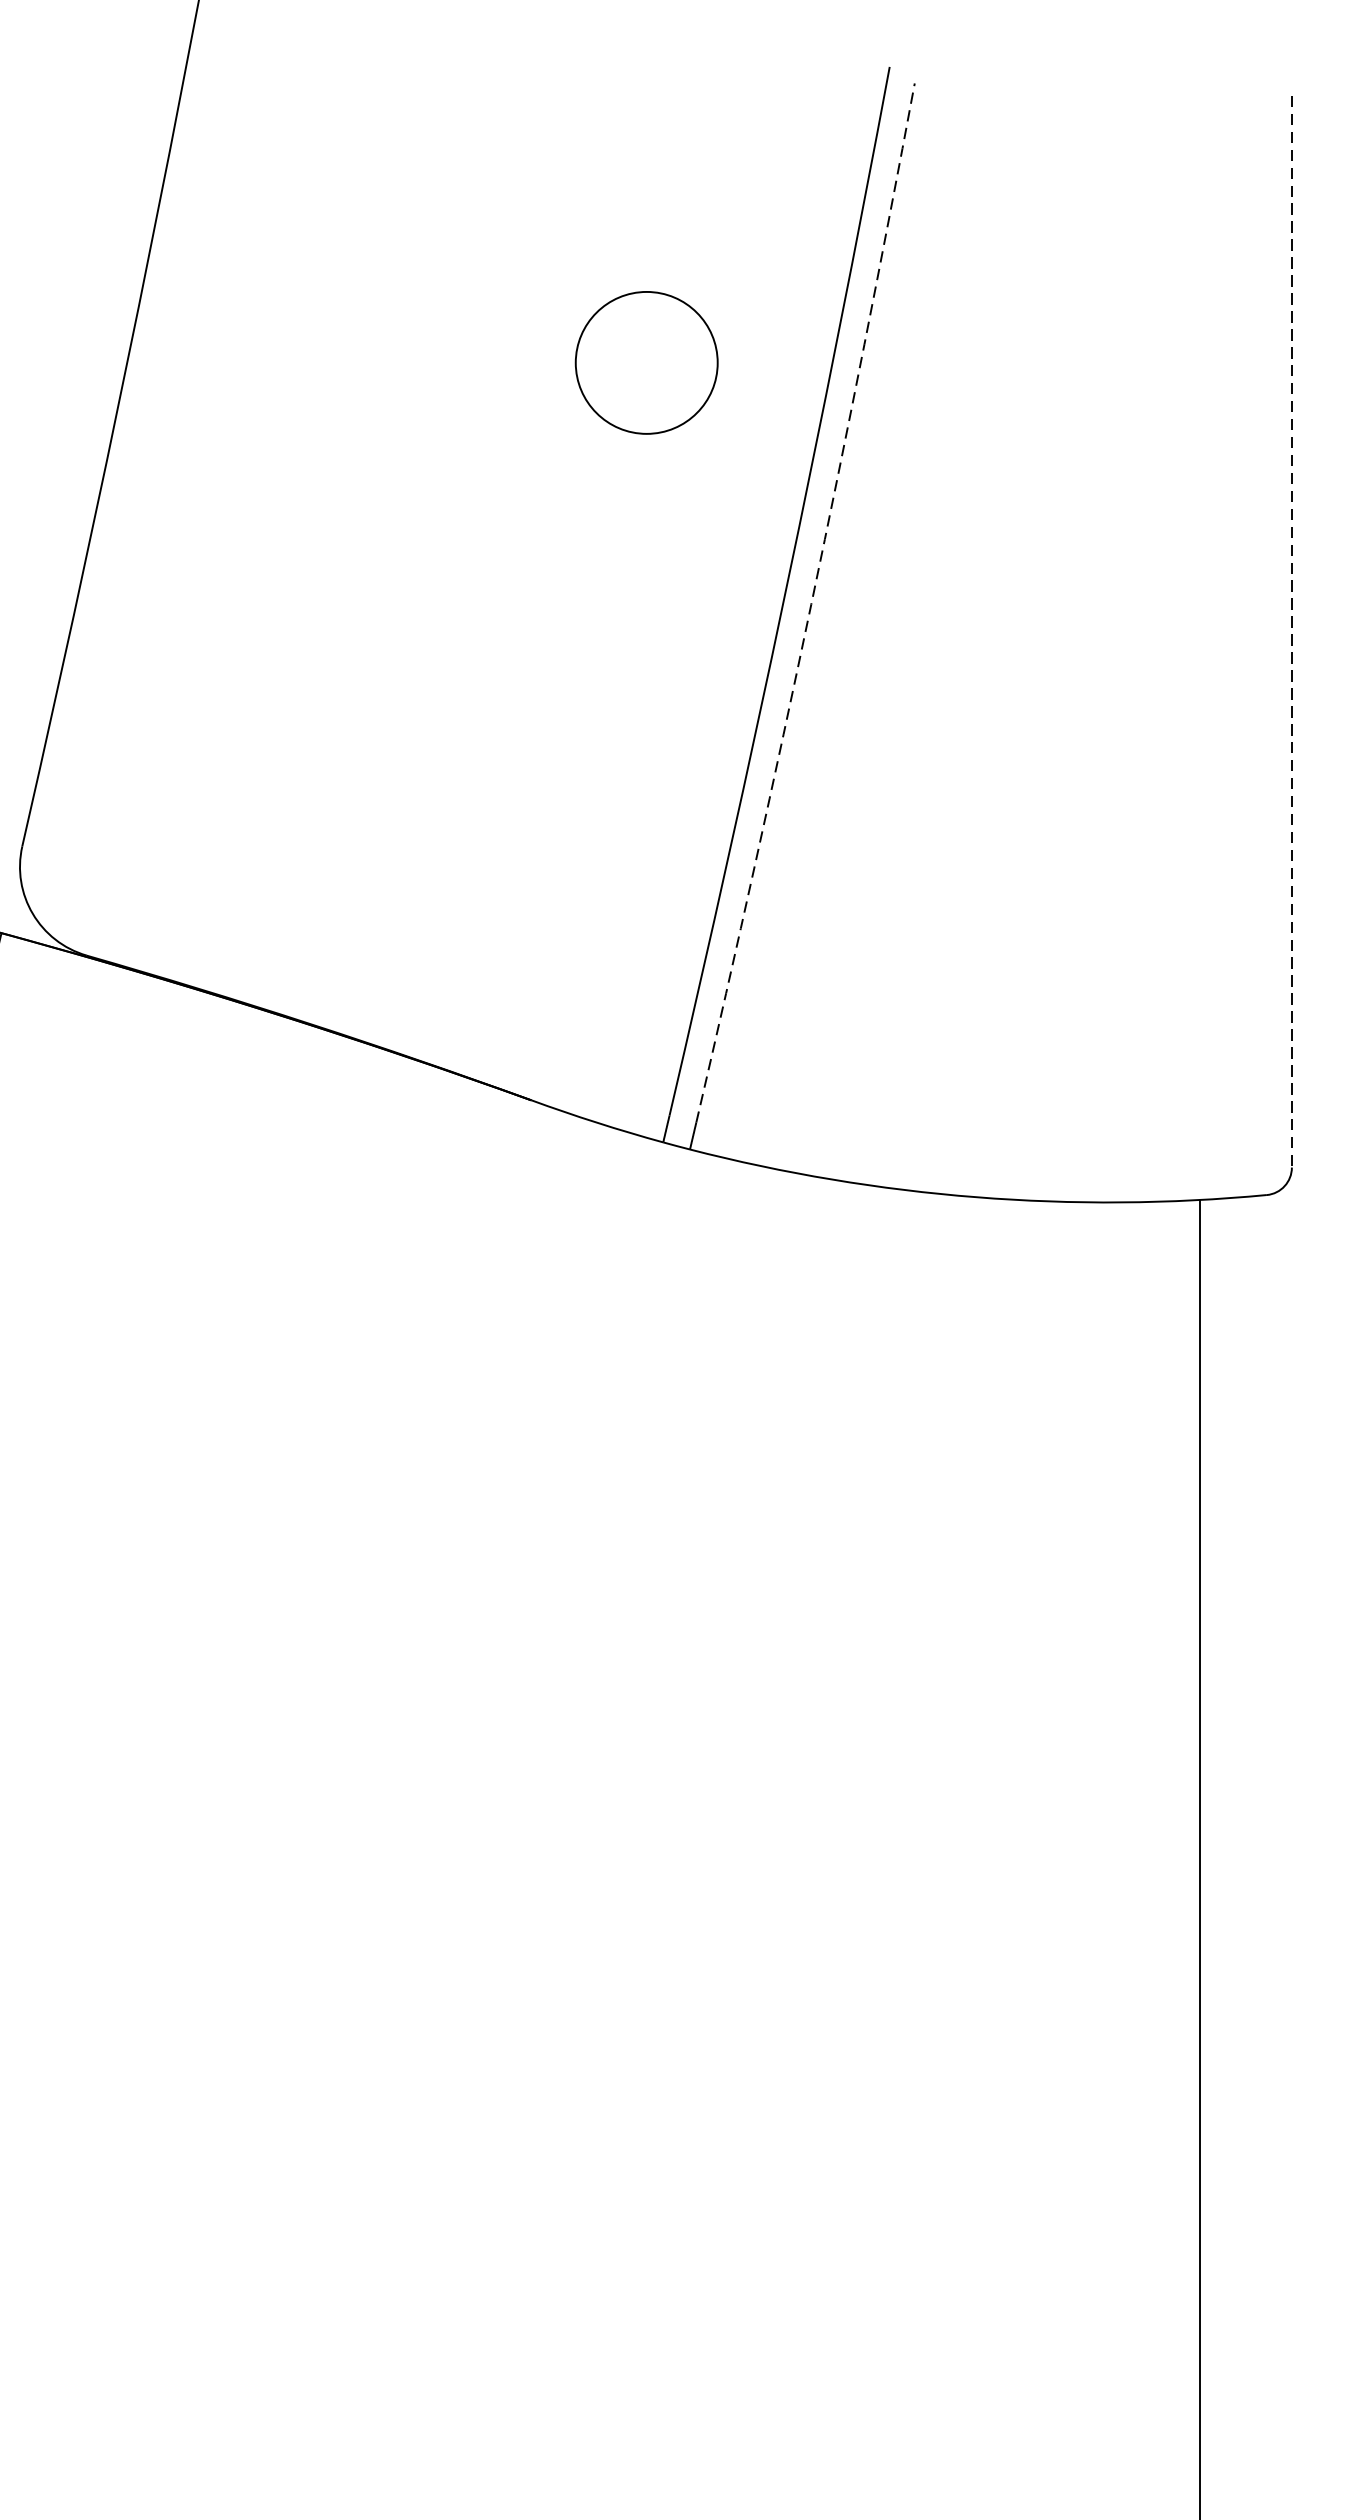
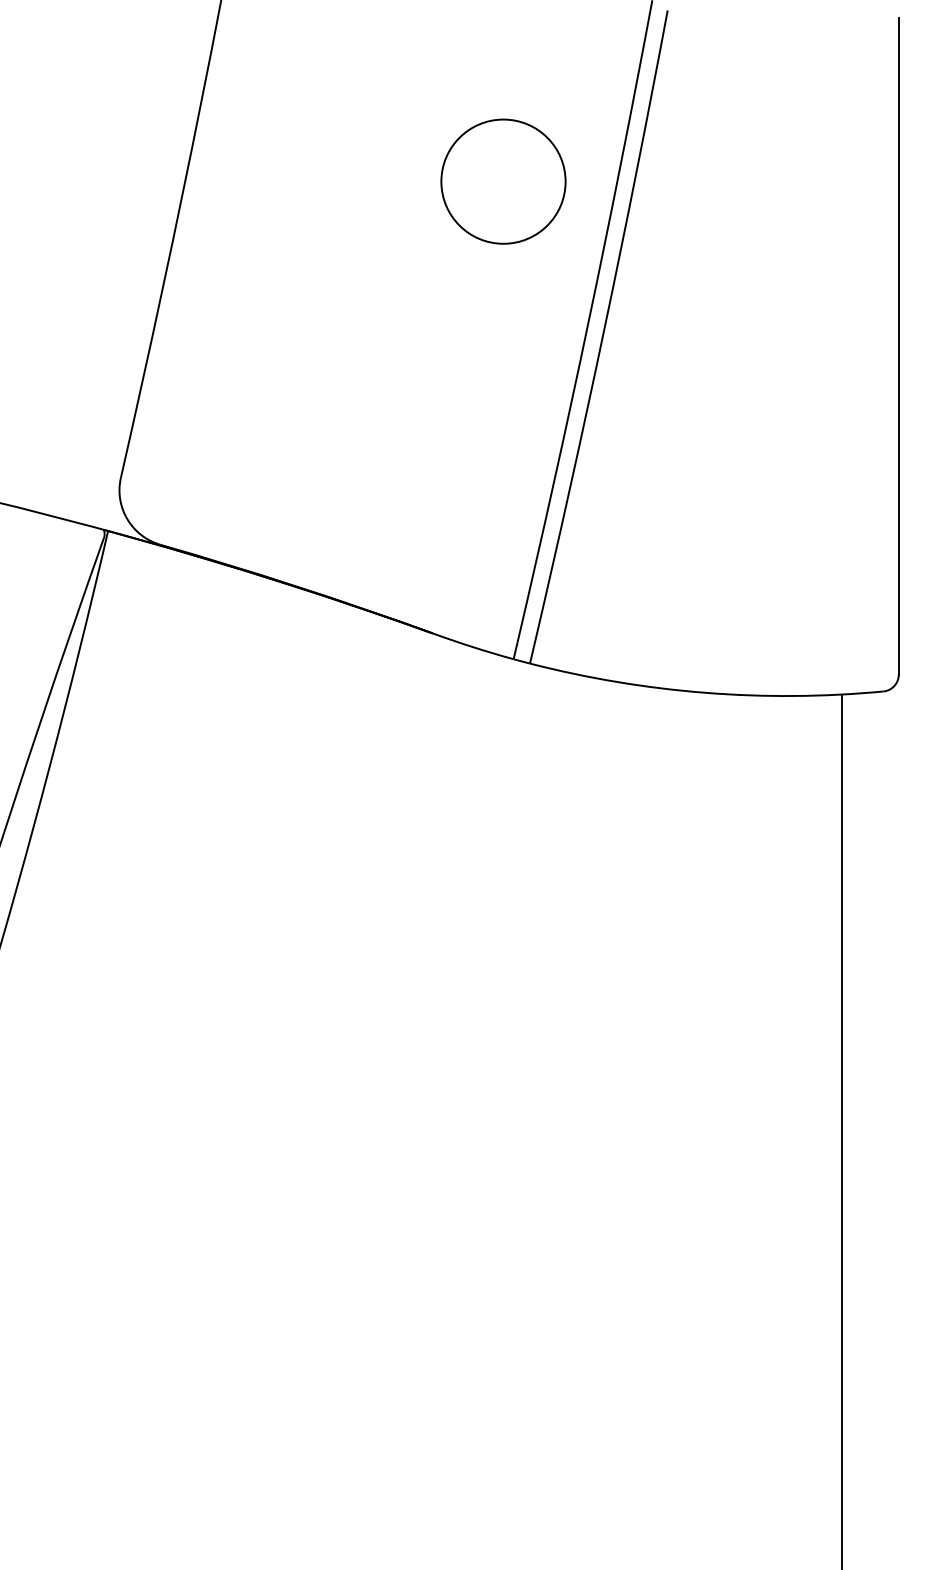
circle: (646, 362) -> (503, 181), size x1.43
arc: (811, 604) -> (604, 329), dashed -> solid
line: (1291, 632) -> (898, 346), dashed -> solid

